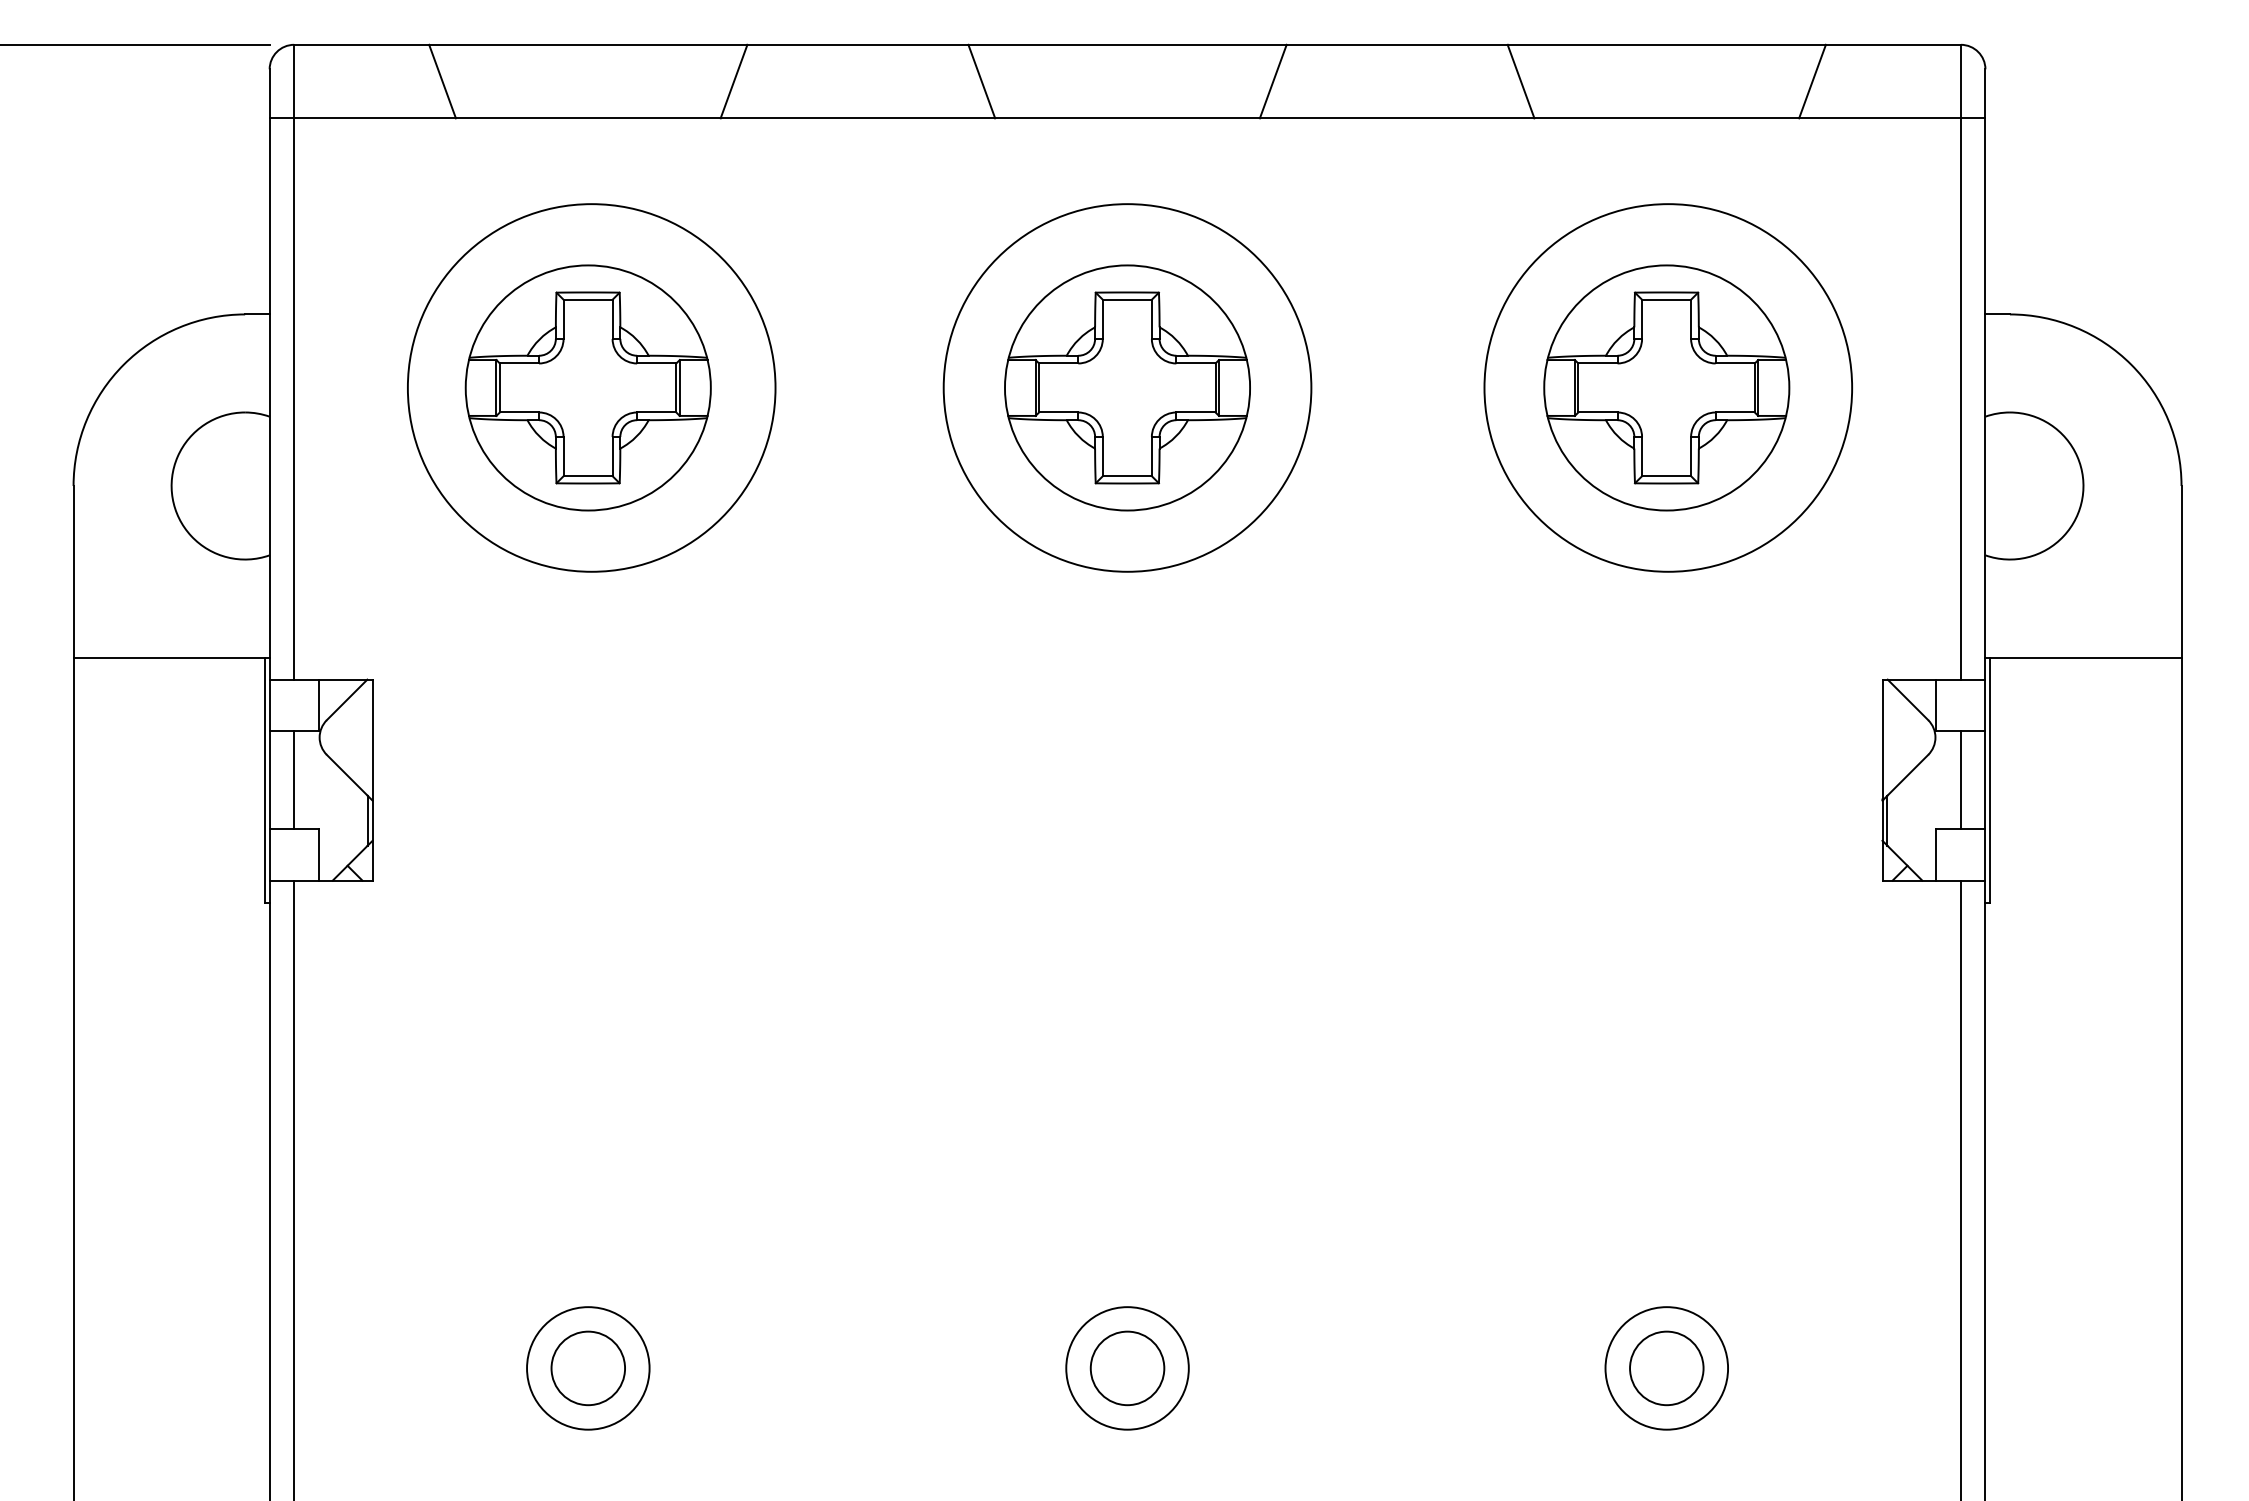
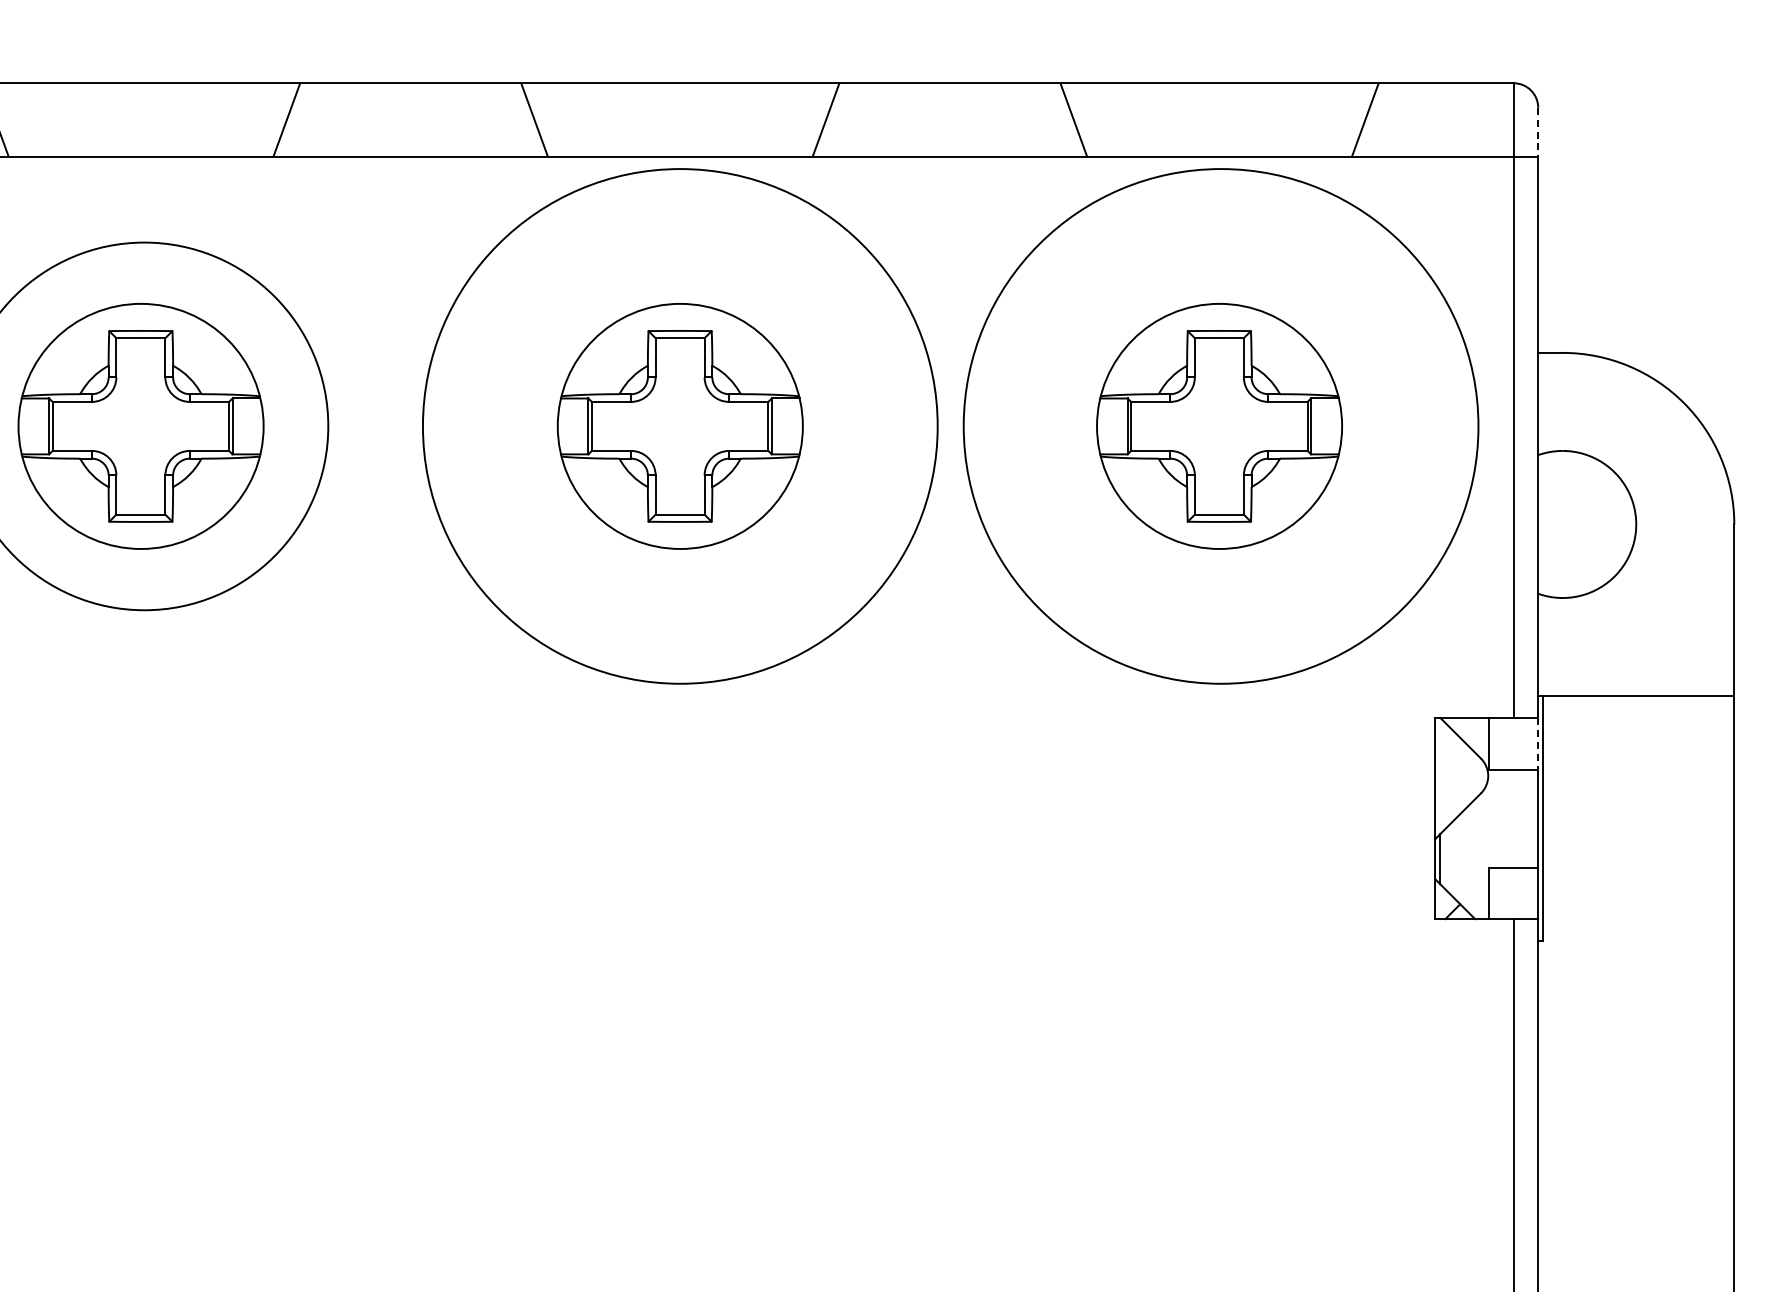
line: (1985, 93) -> (1538, 131), solid -> dashed
circle: (1127, 387) -> (680, 425), size x1.4
circle: (1668, 387) -> (1221, 425), size x1.4
line: (1985, 705) -> (1538, 743), solid -> dashed
line: (1960, 780) -> (1513, 818), removed

